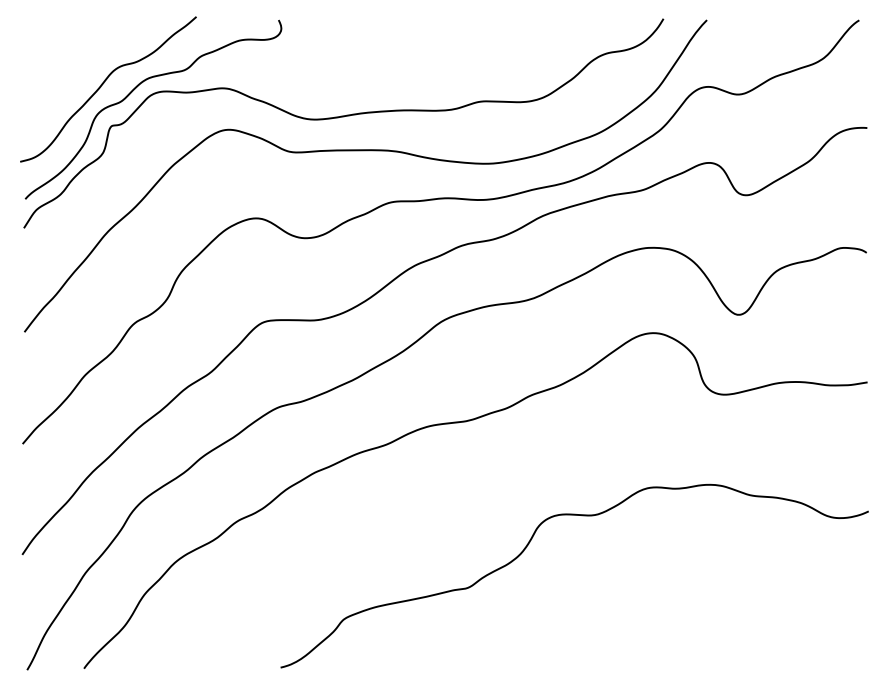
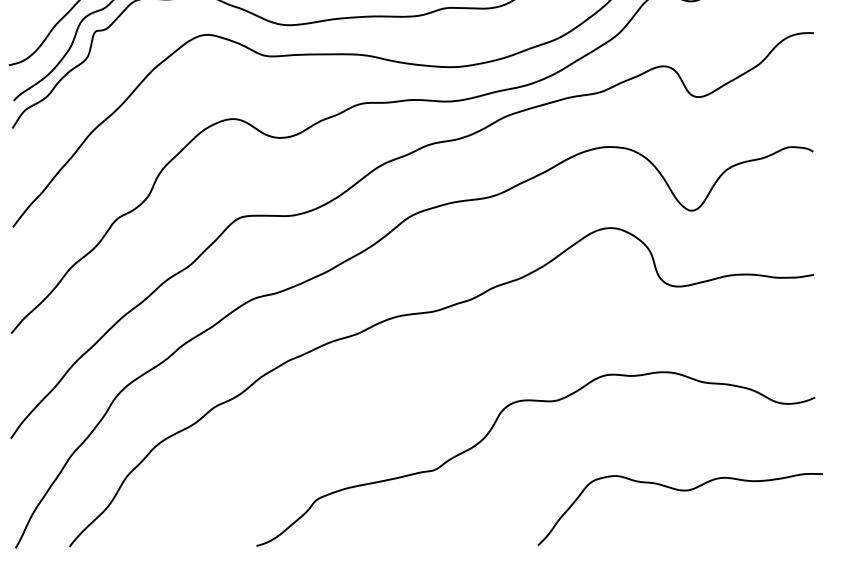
curve: (728, 610) -> (681, 491), added

